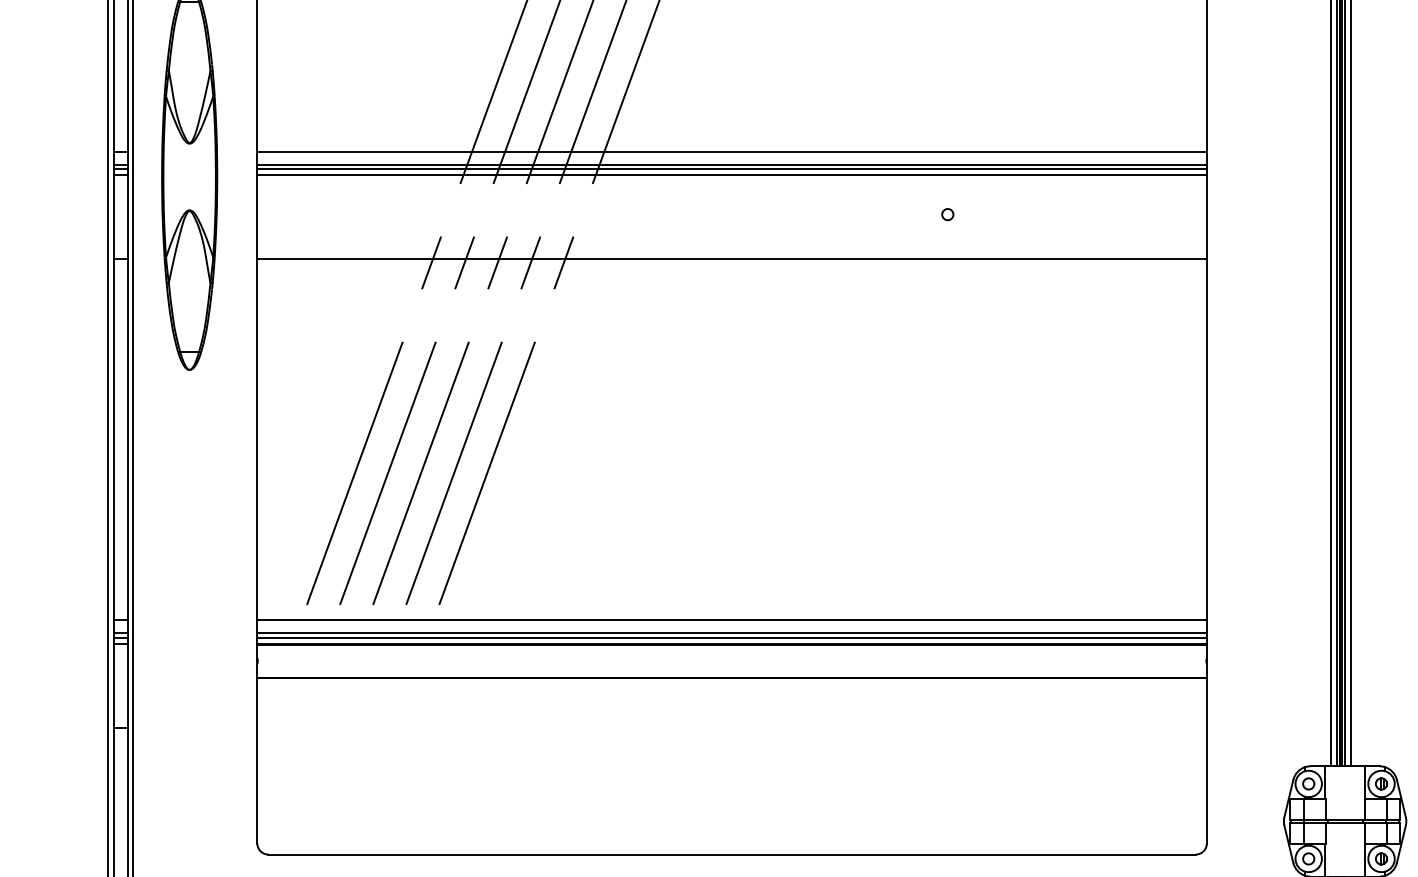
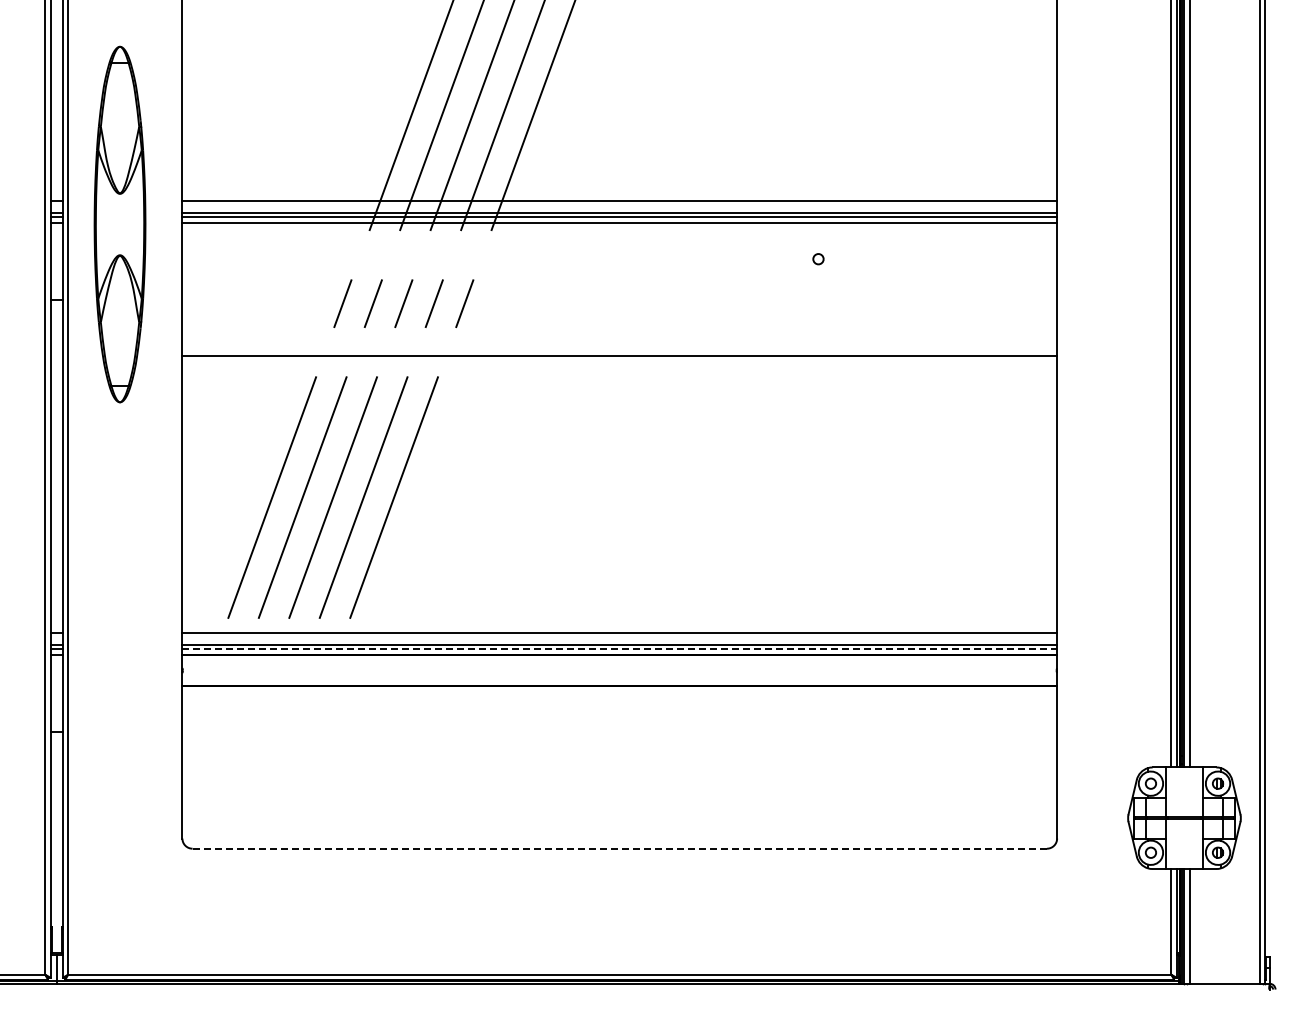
line: (731, 259) -> (619, 356), moved
line: (732, 638) -> (620, 649), solid -> dashed
line: (732, 854) -> (620, 848), solid -> dashed

